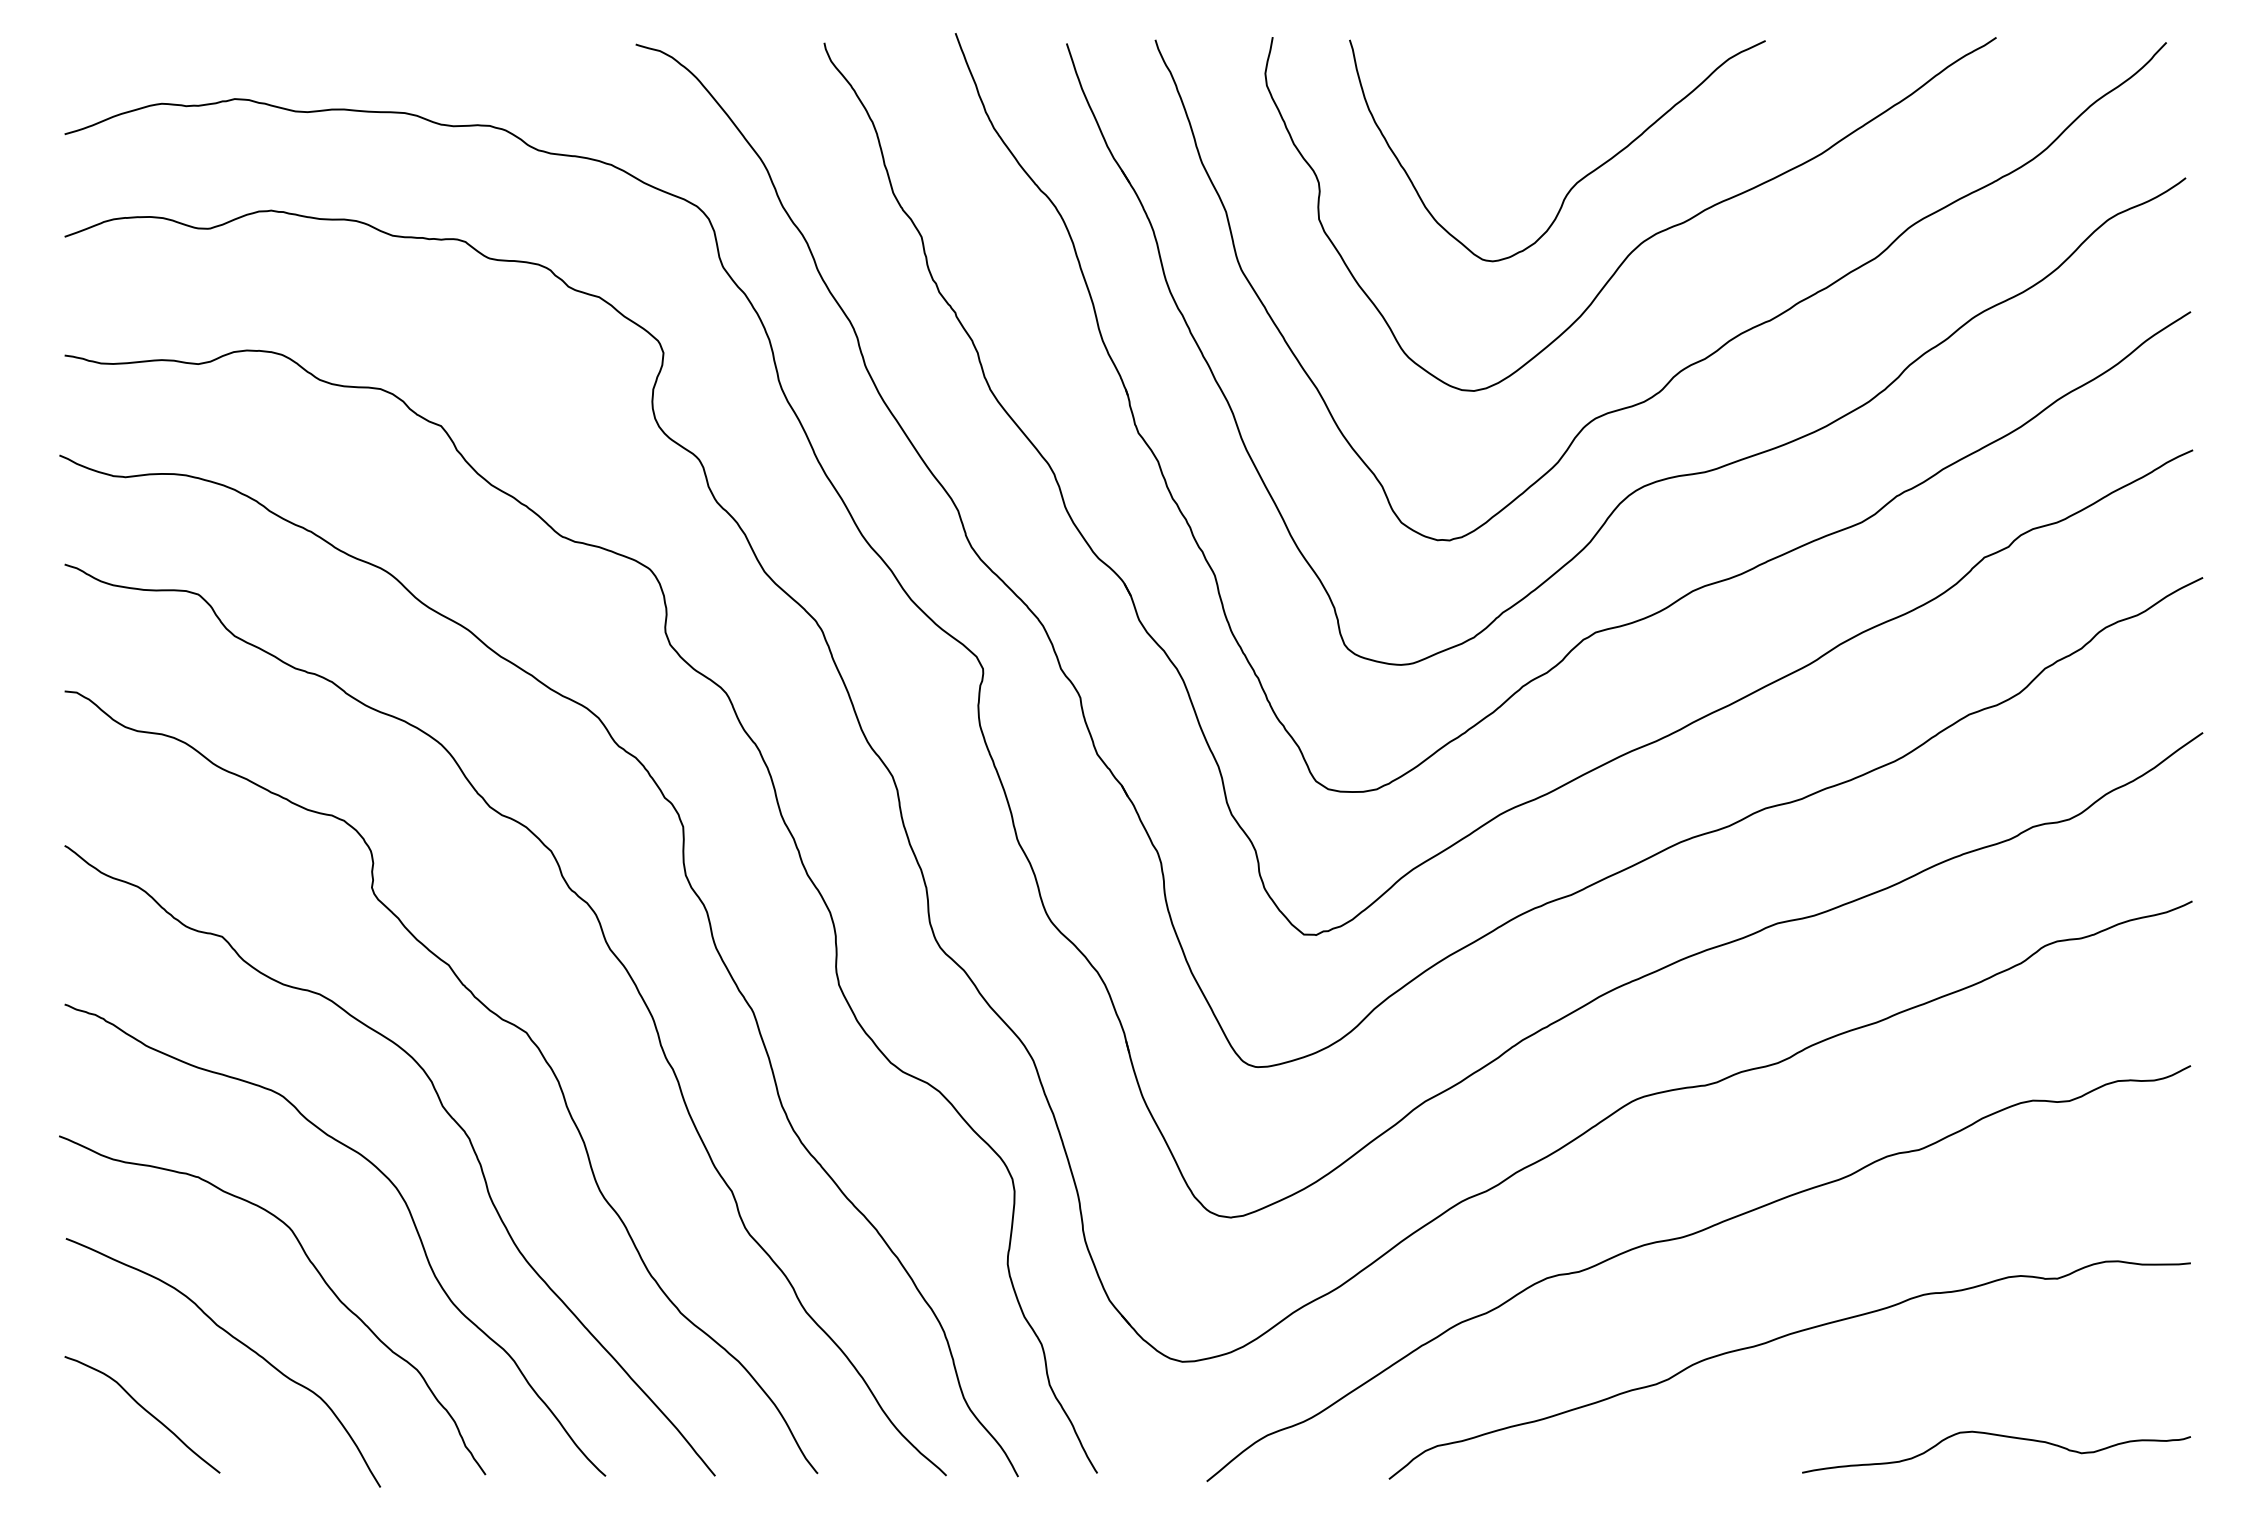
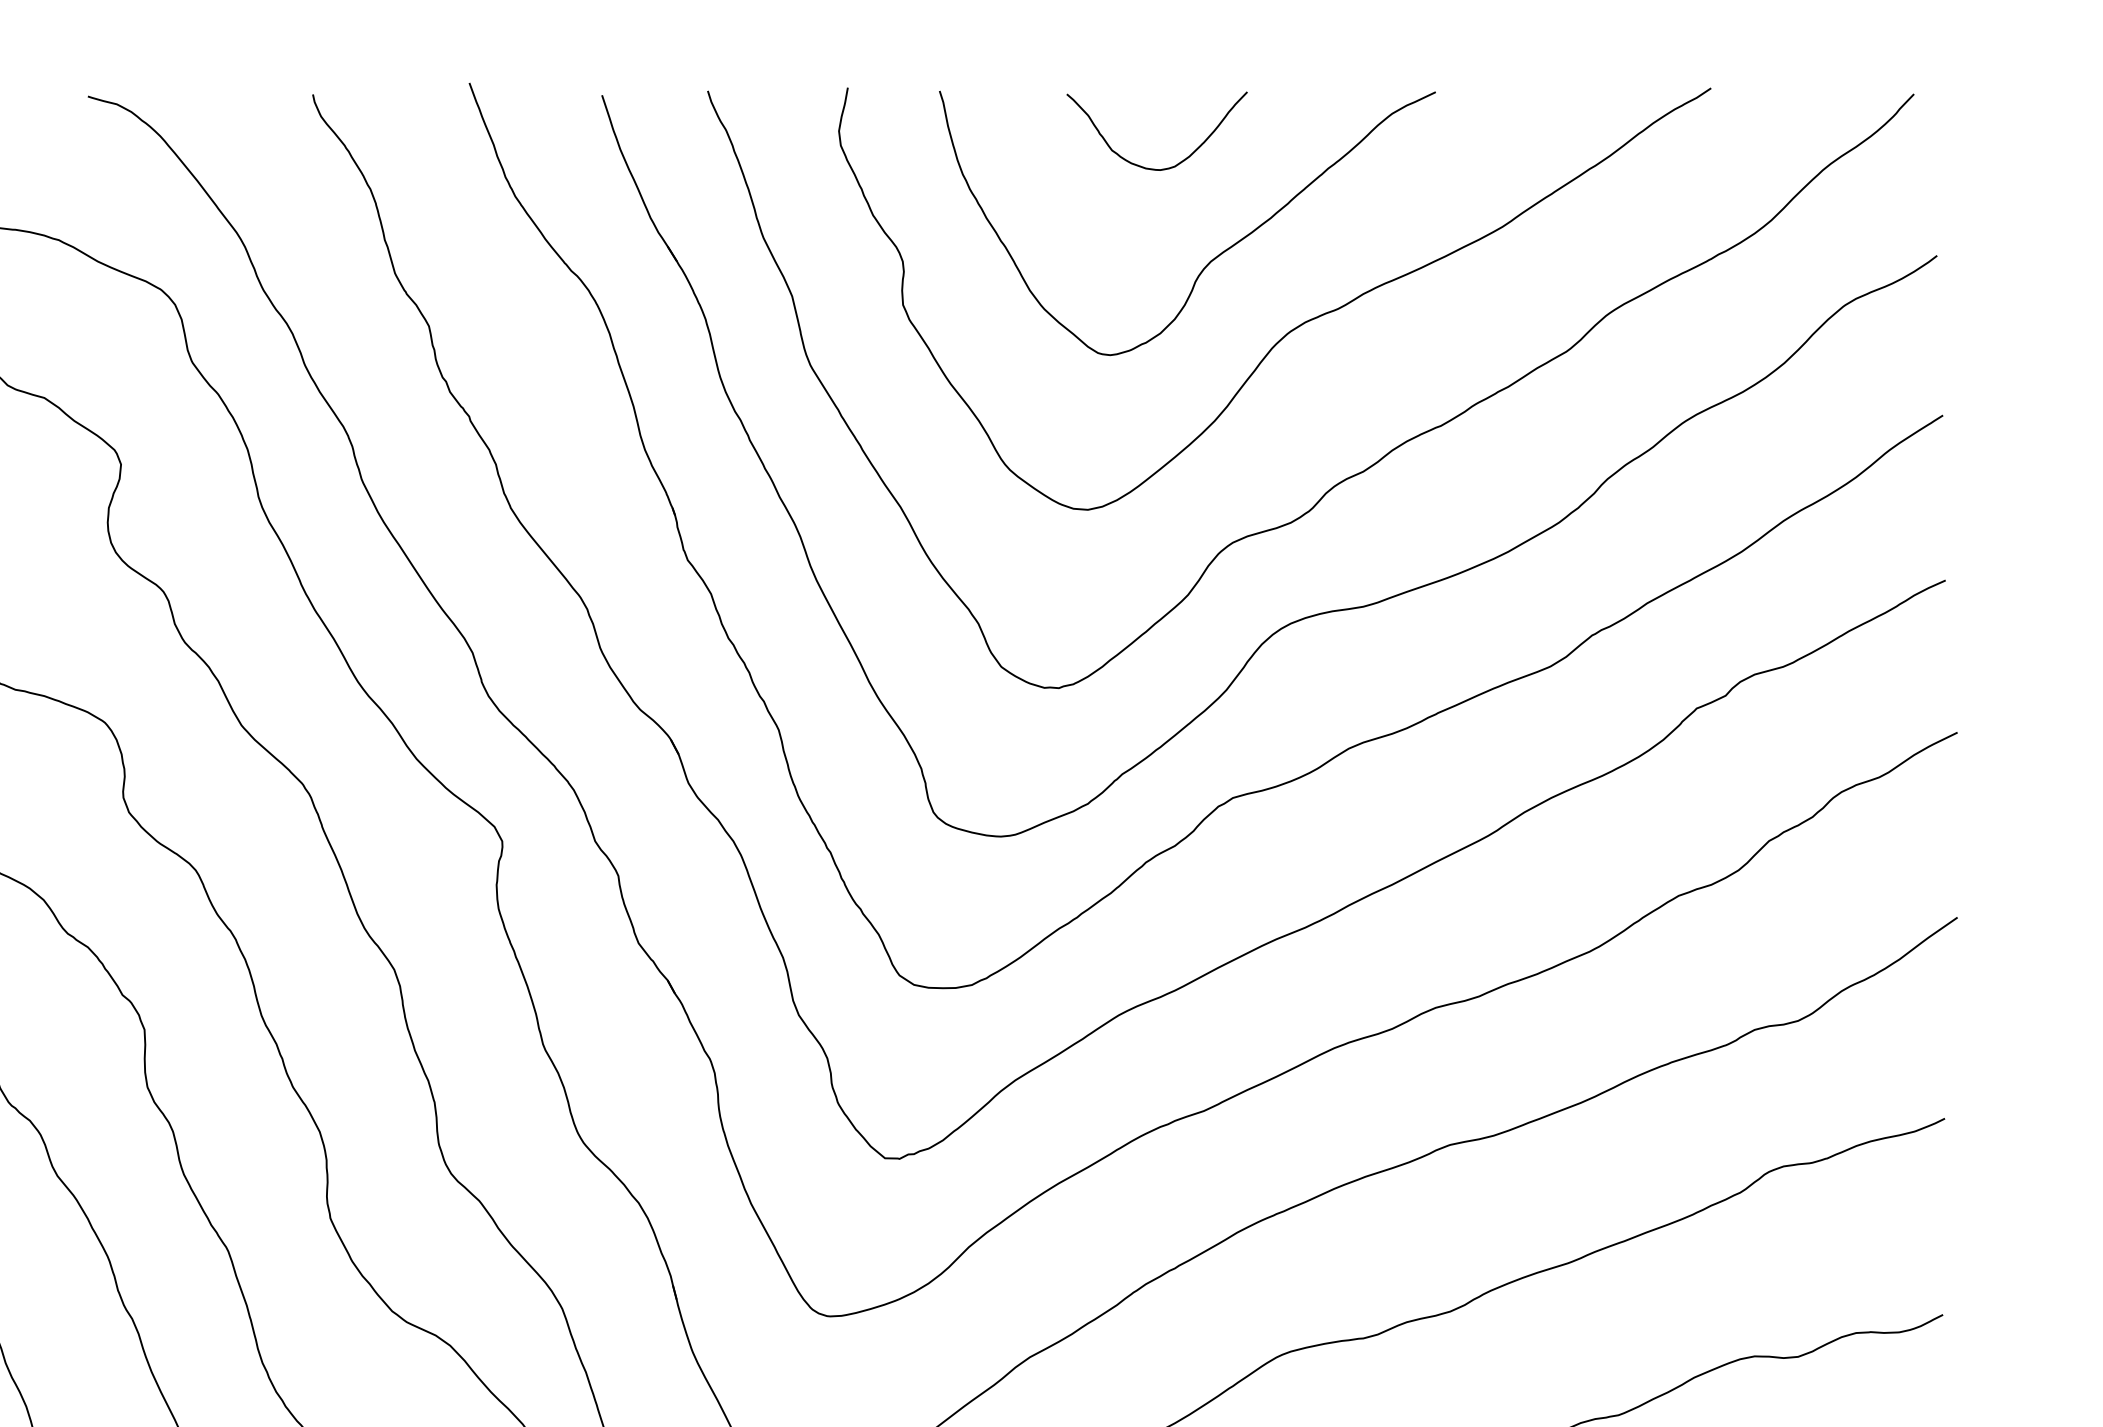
curve: (1529, 104) -> (1154, 168), added

